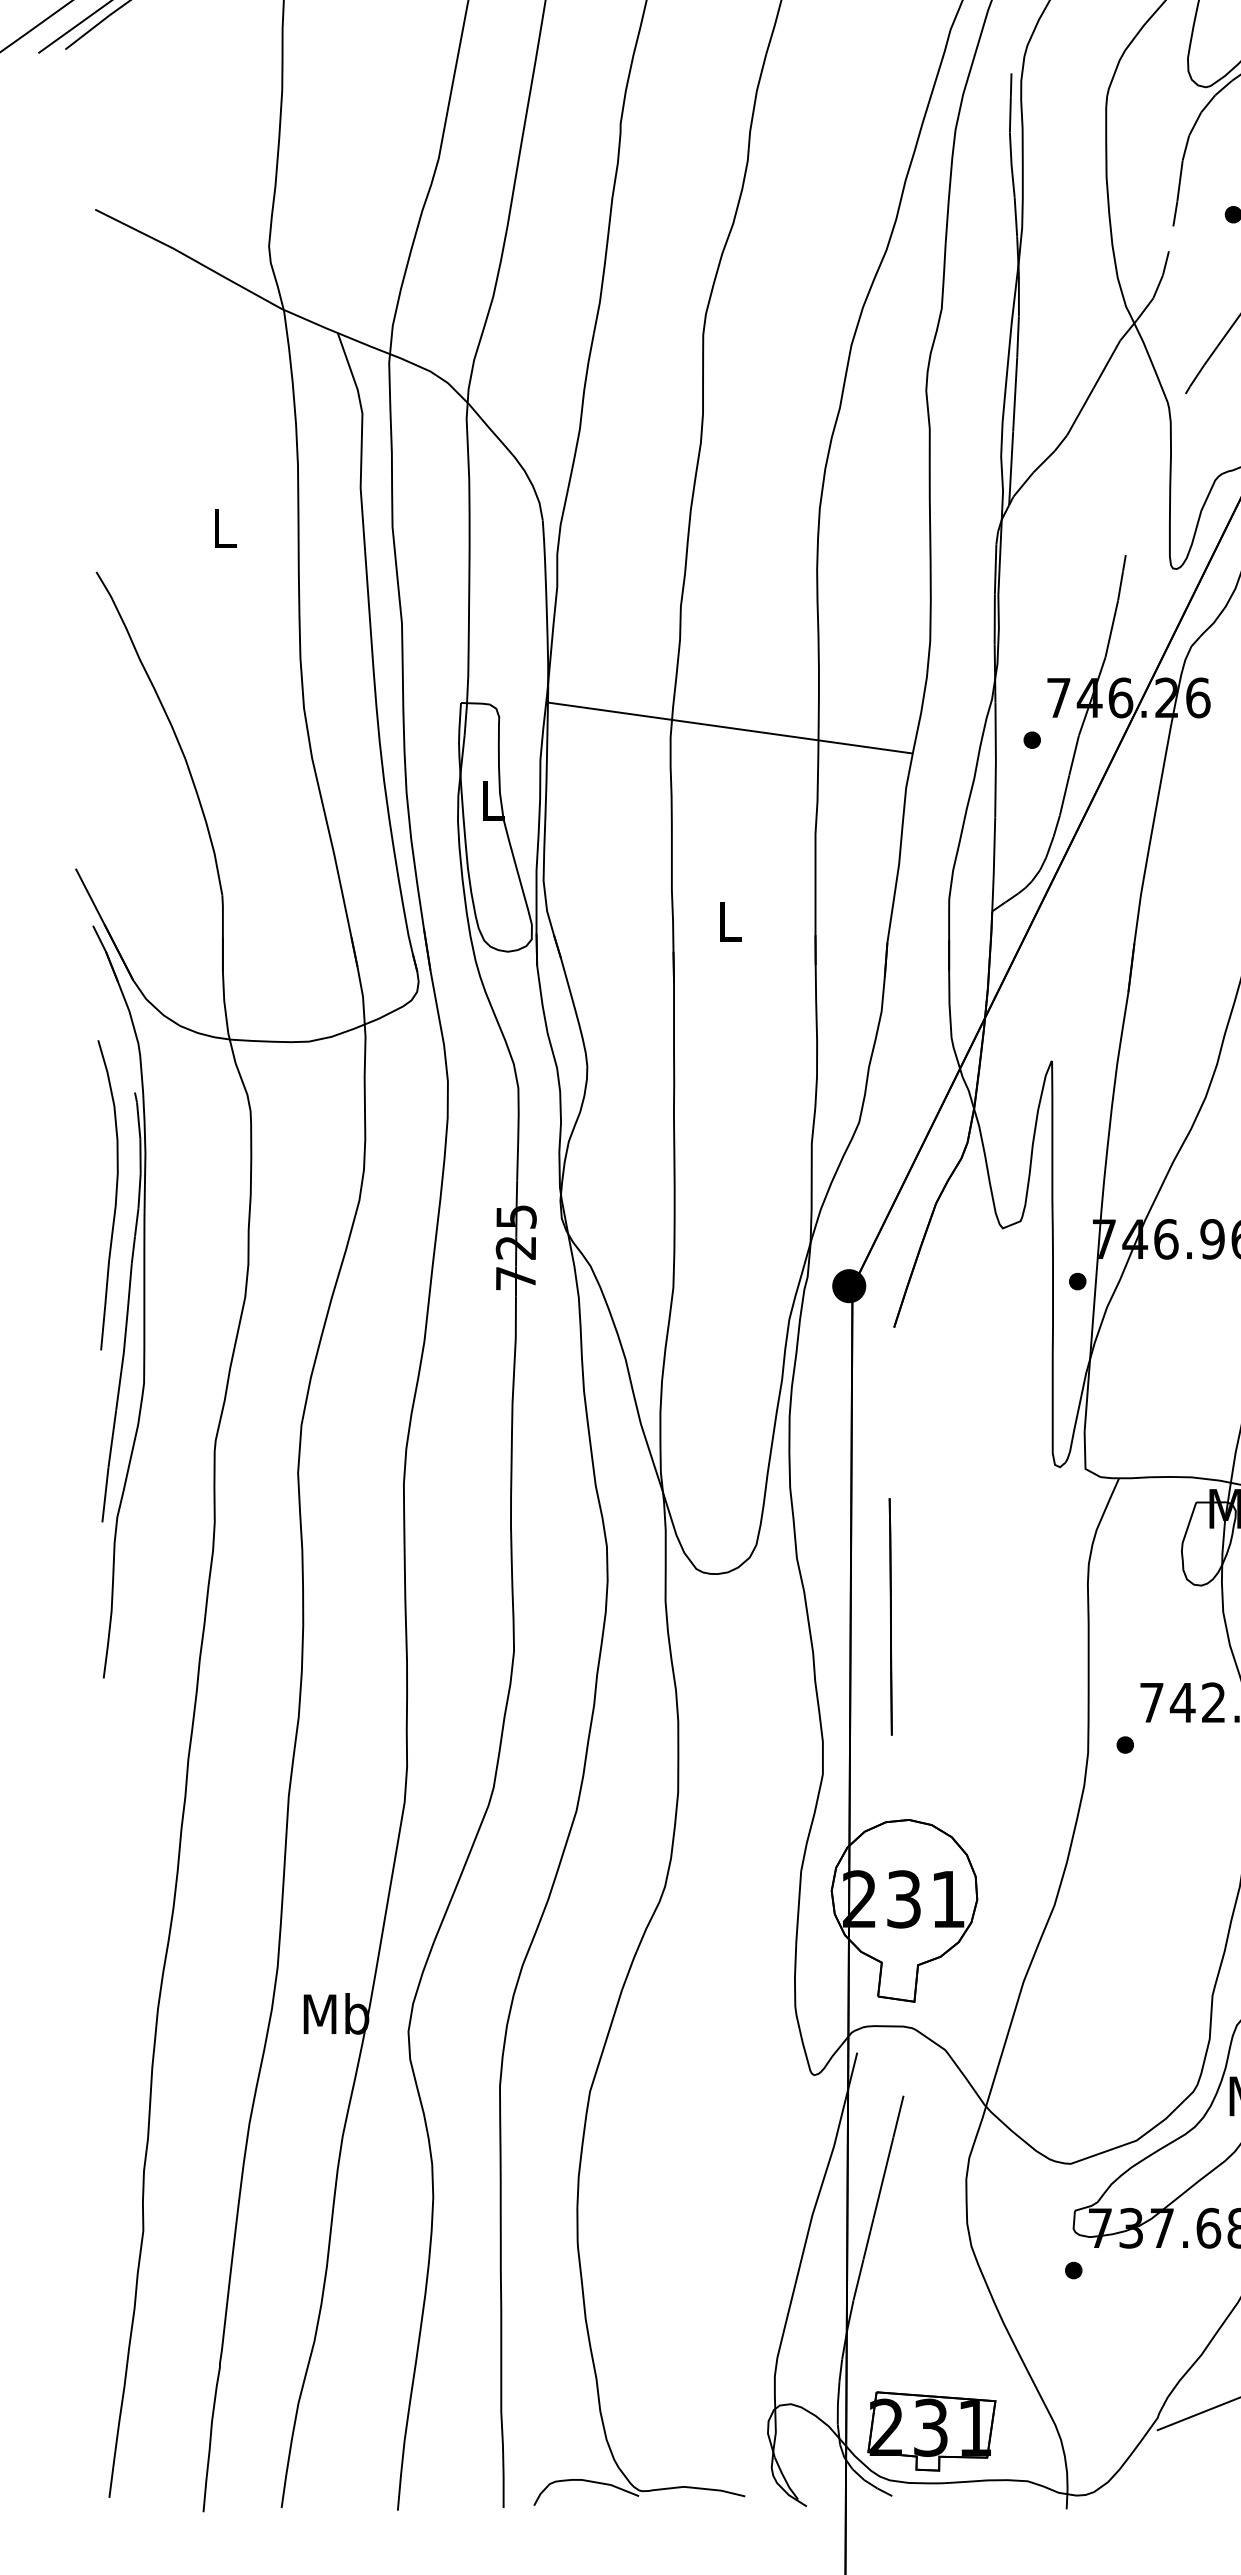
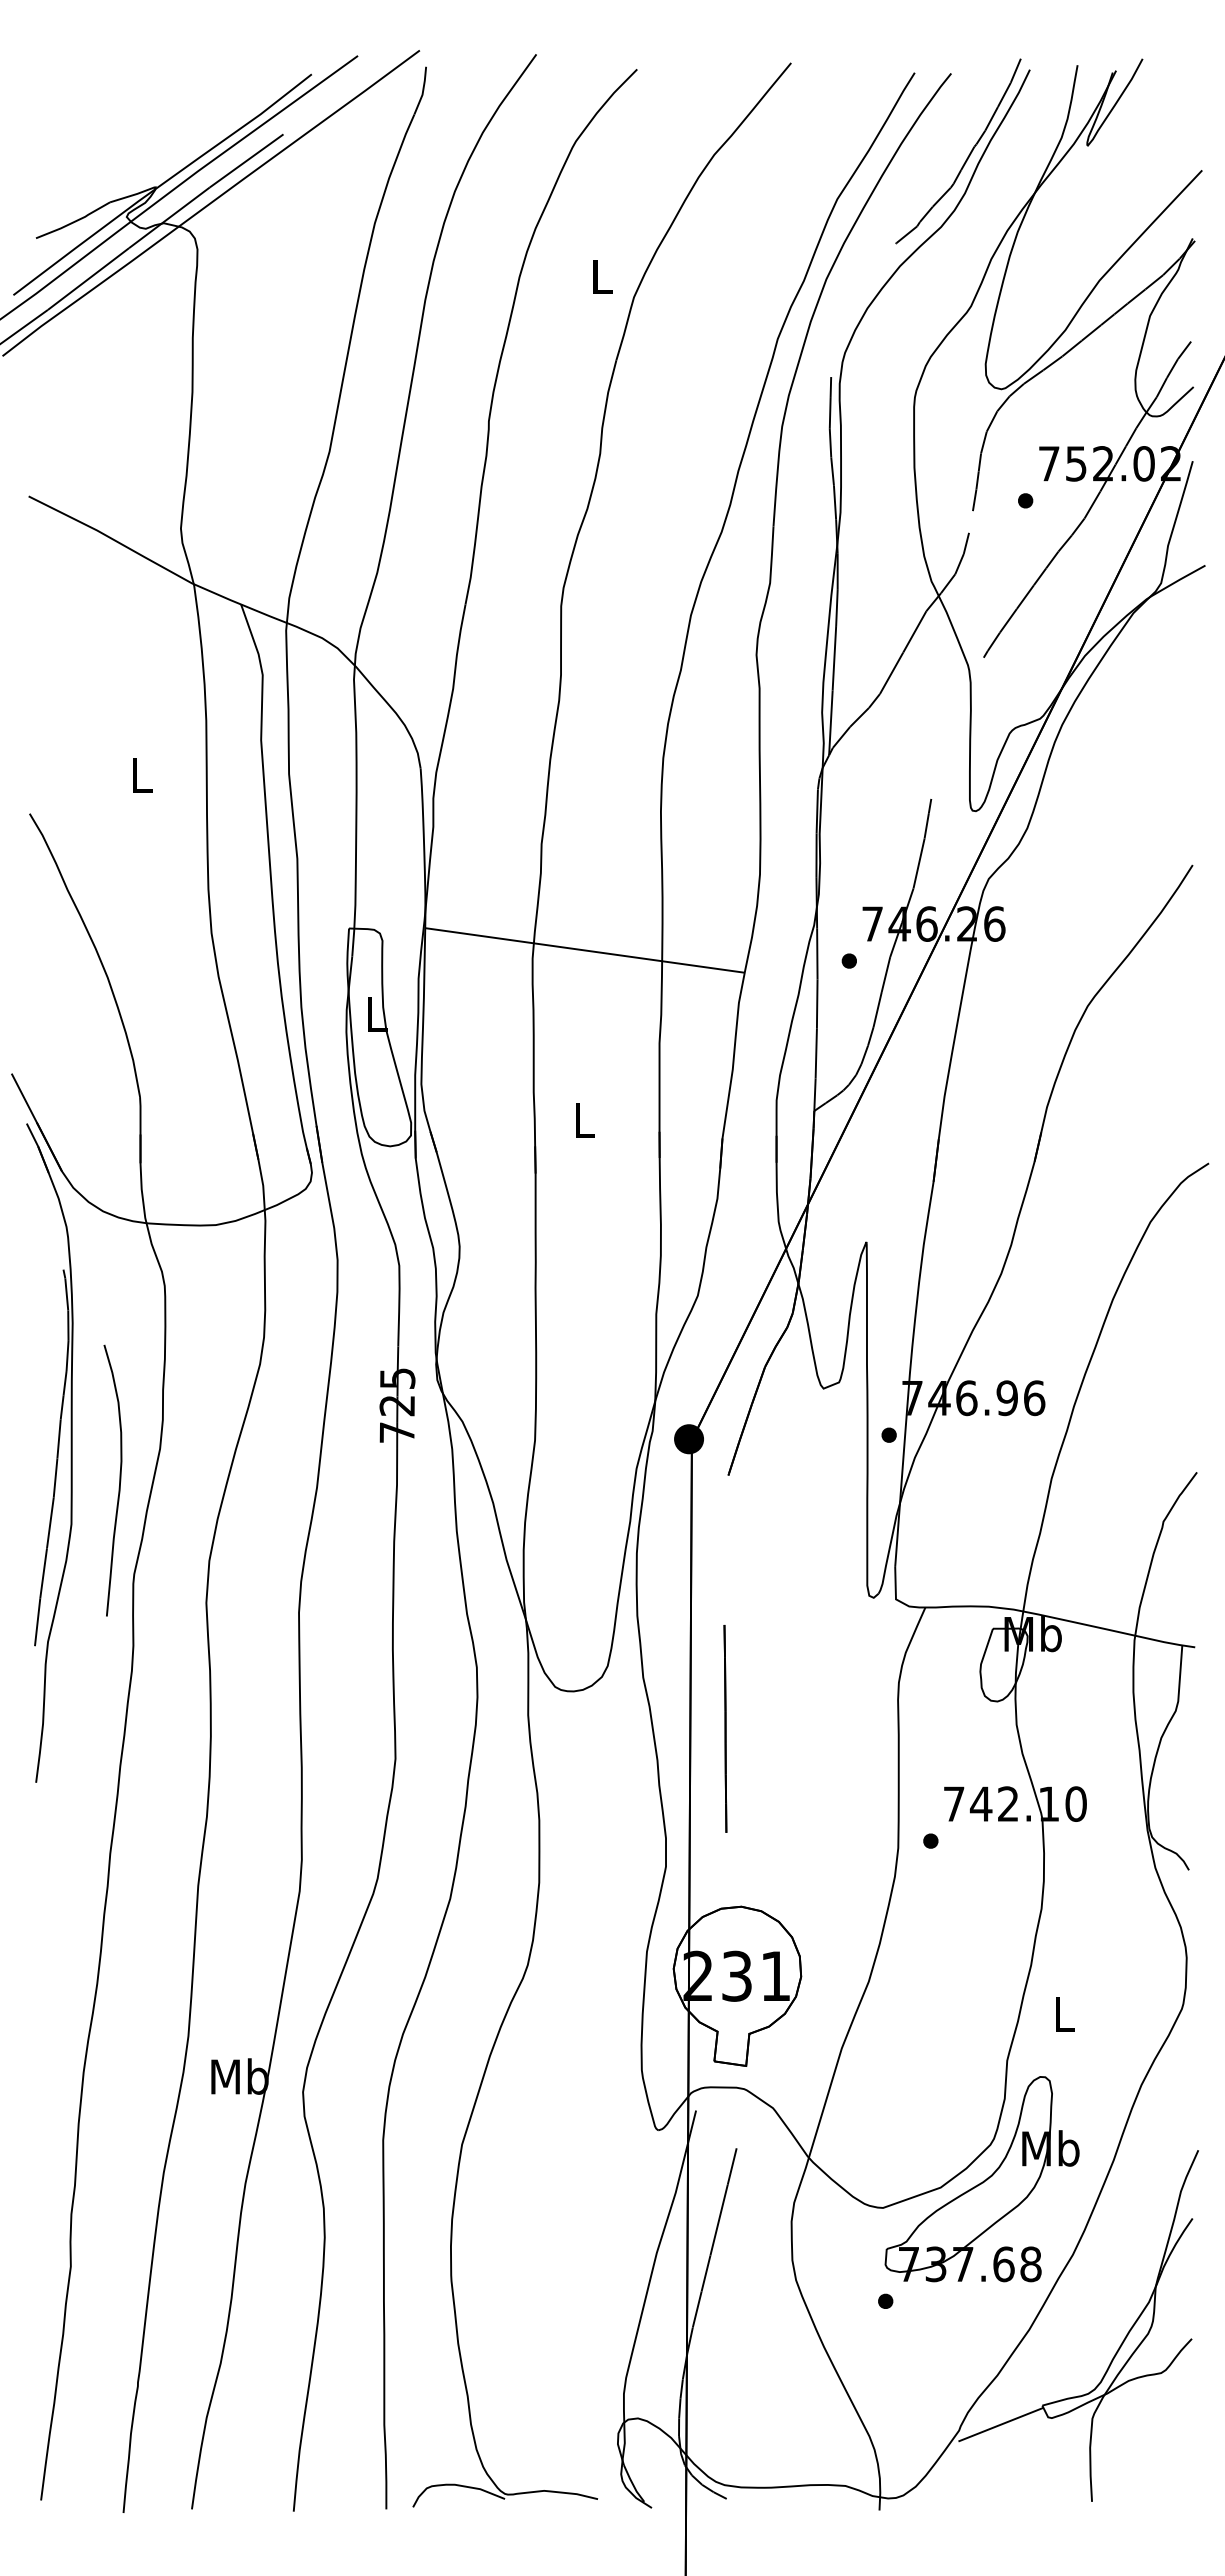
curve: (115, 1195) -> (119, 1480), moved
part: (931, 2431) -> (761, 2442), removed

